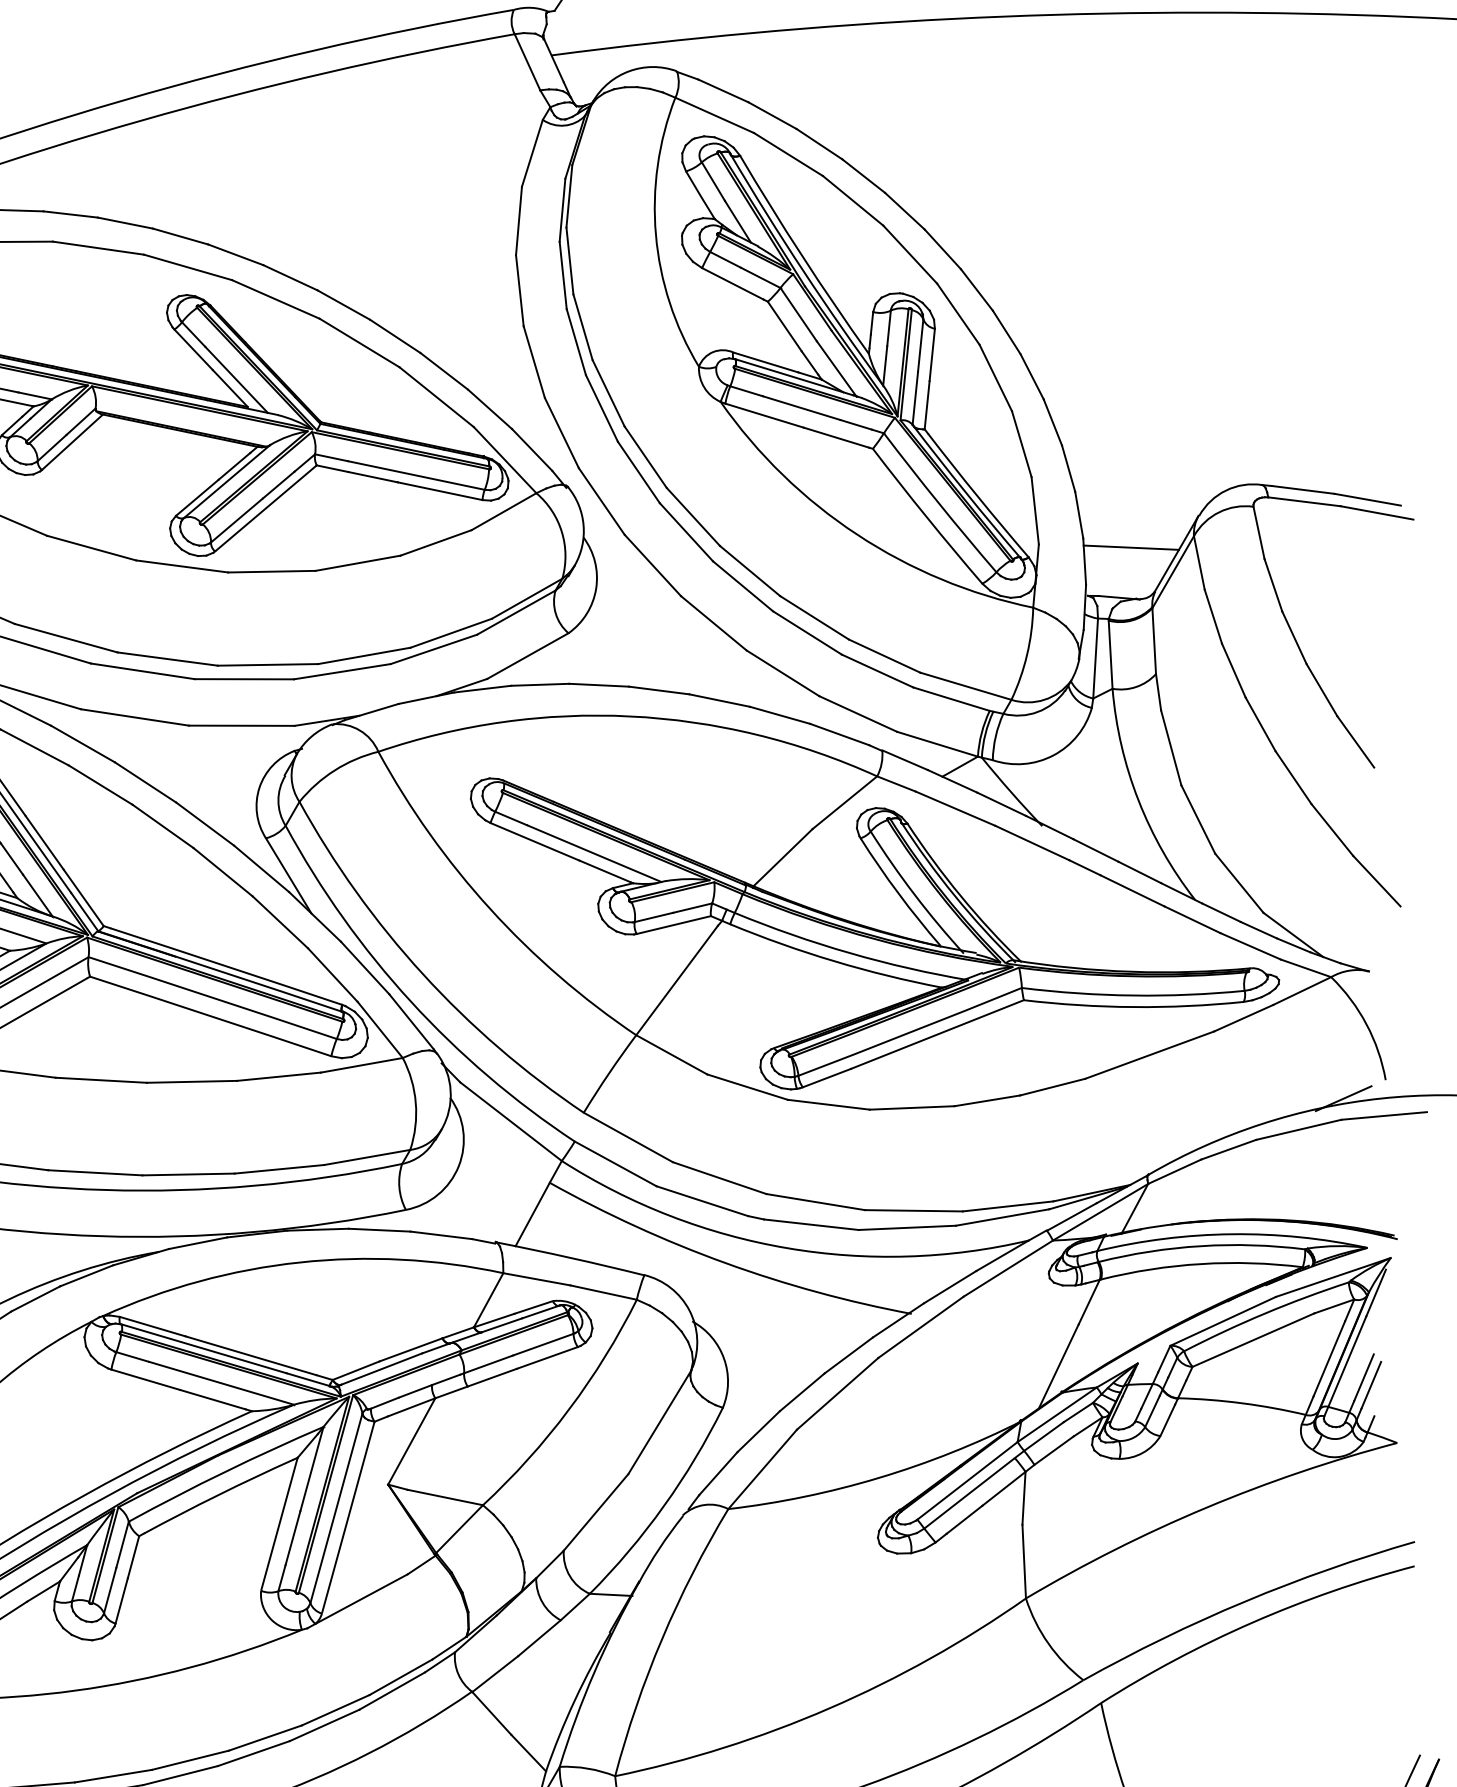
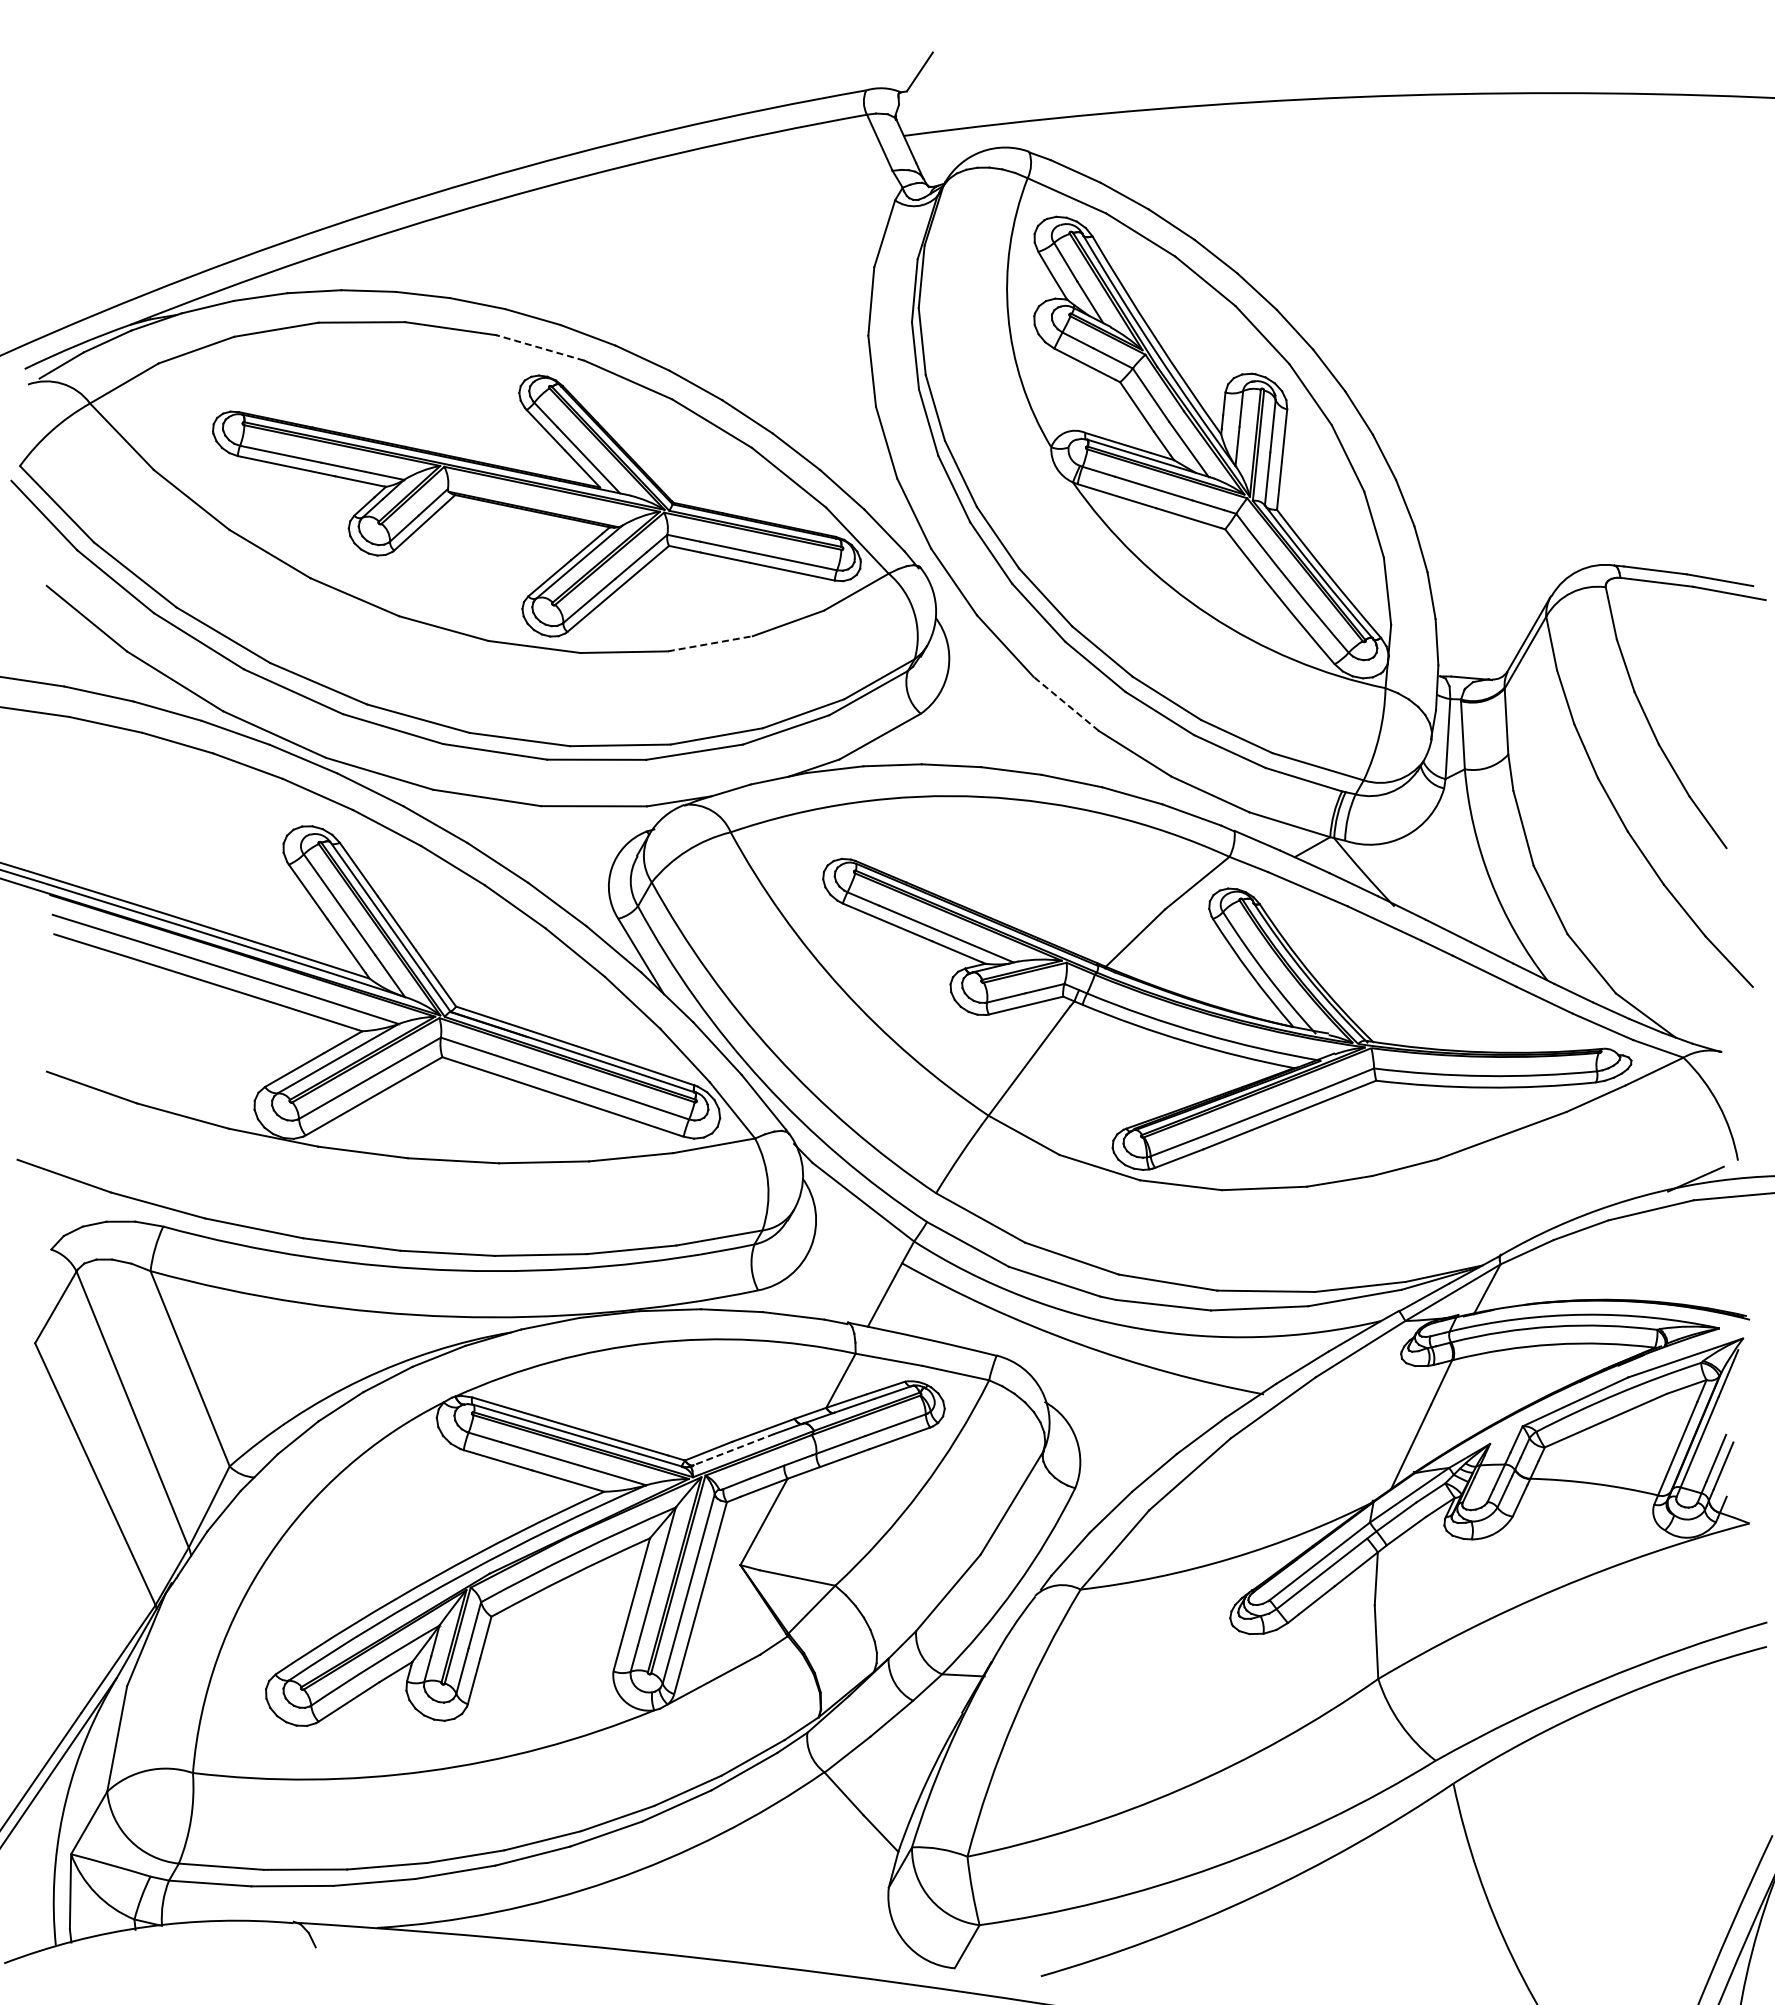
line: (188, 266) -> (540, 347), solid -> dashed
line: (1131, 547) -> (1483, 628), removed
line: (358, 562) -> (710, 643), solid -> dashed
line: (714, 622) -> (1066, 703), solid -> dashed
line: (381, 1368) -> (733, 1449), solid -> dashed

